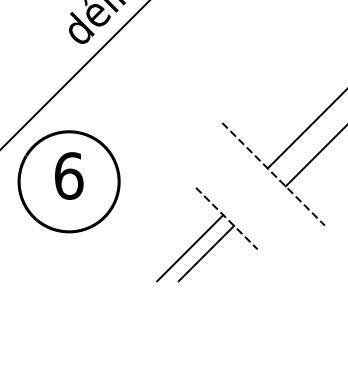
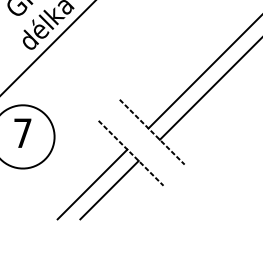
text: (69, 176) -> (23, 133), 6 -> 7
part: (206, 234) -> (109, 170), size x1.67

